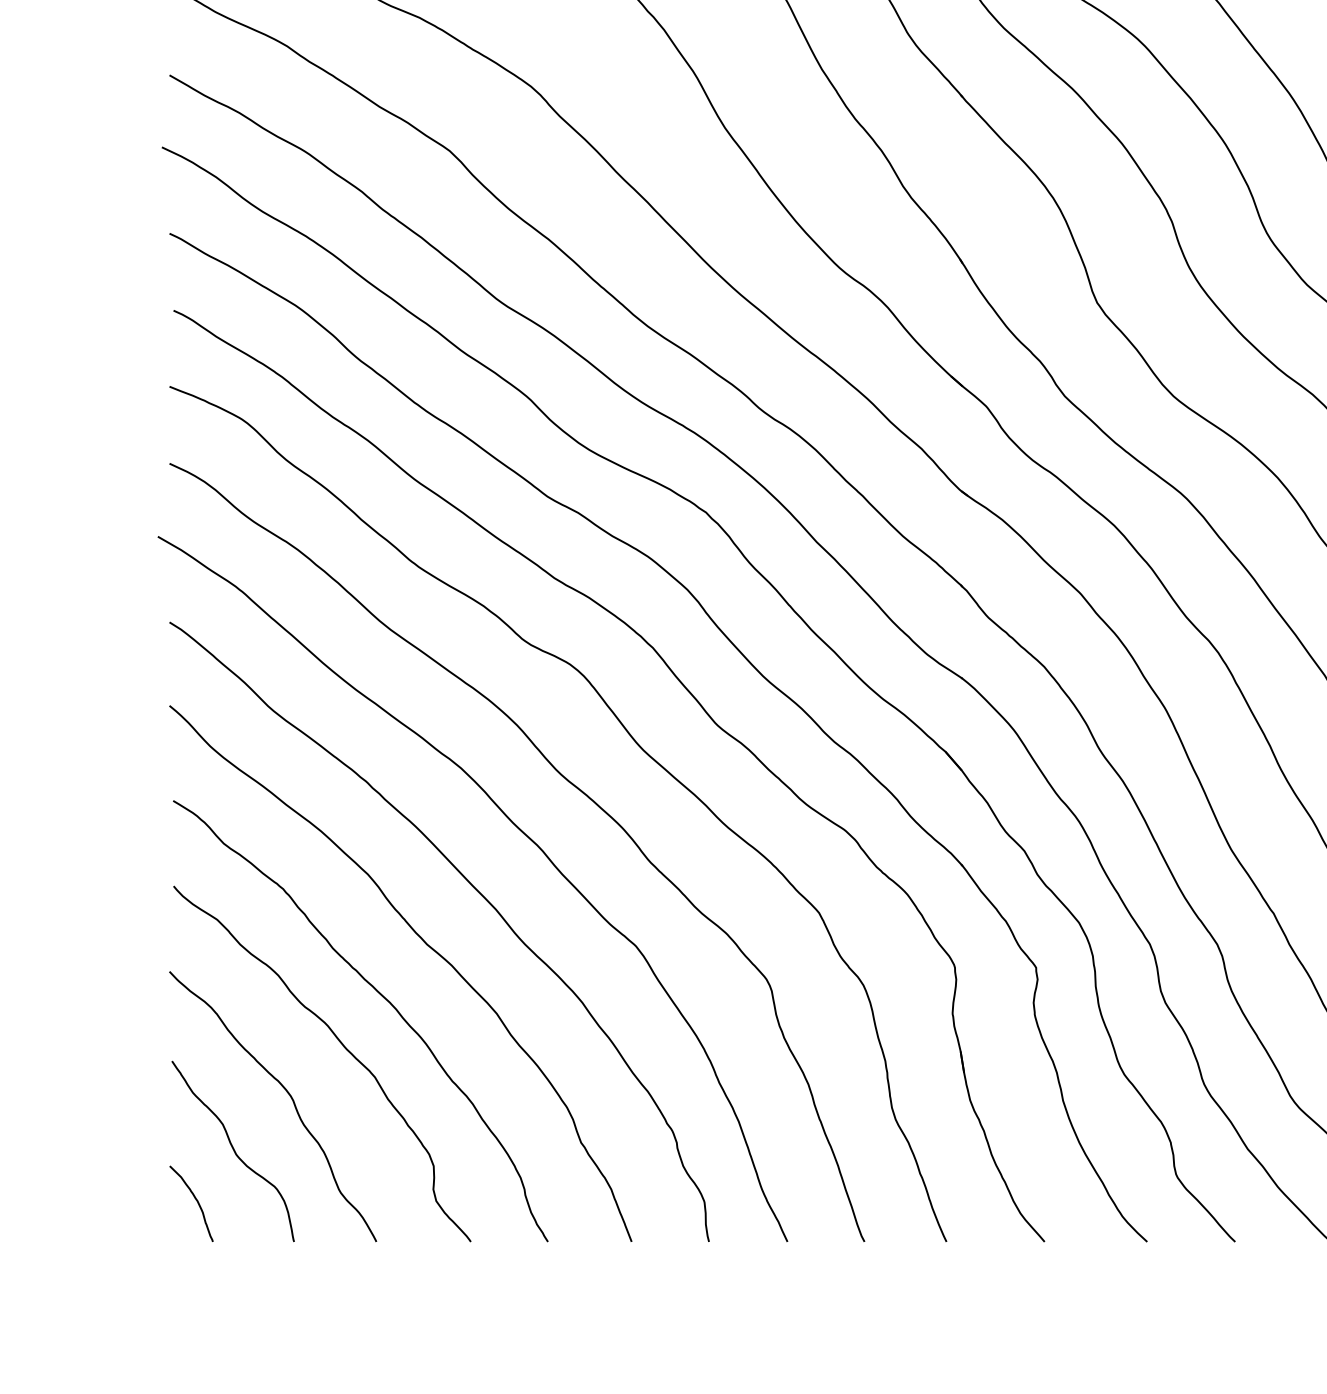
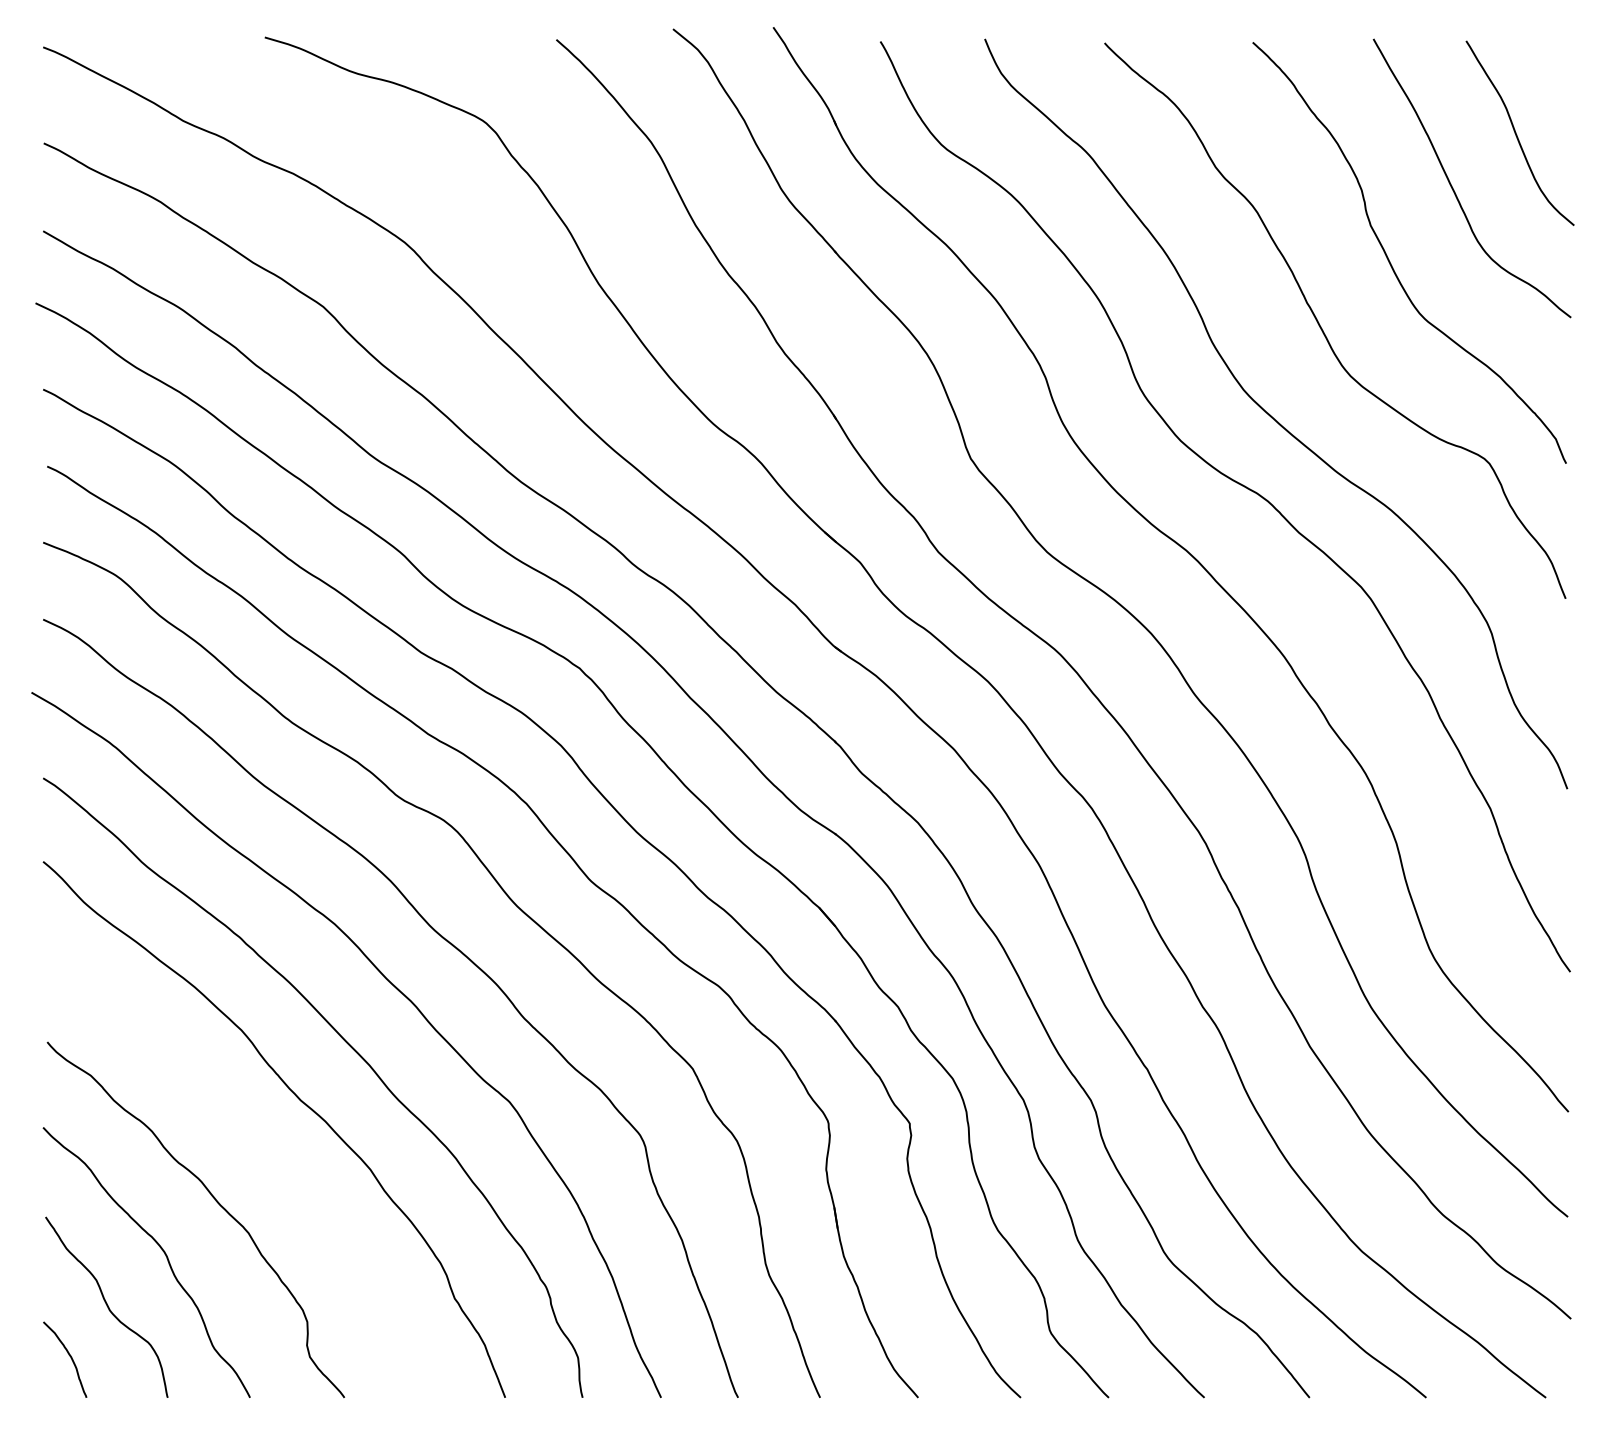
curve: (382, 997) -> (256, 1153), removed

